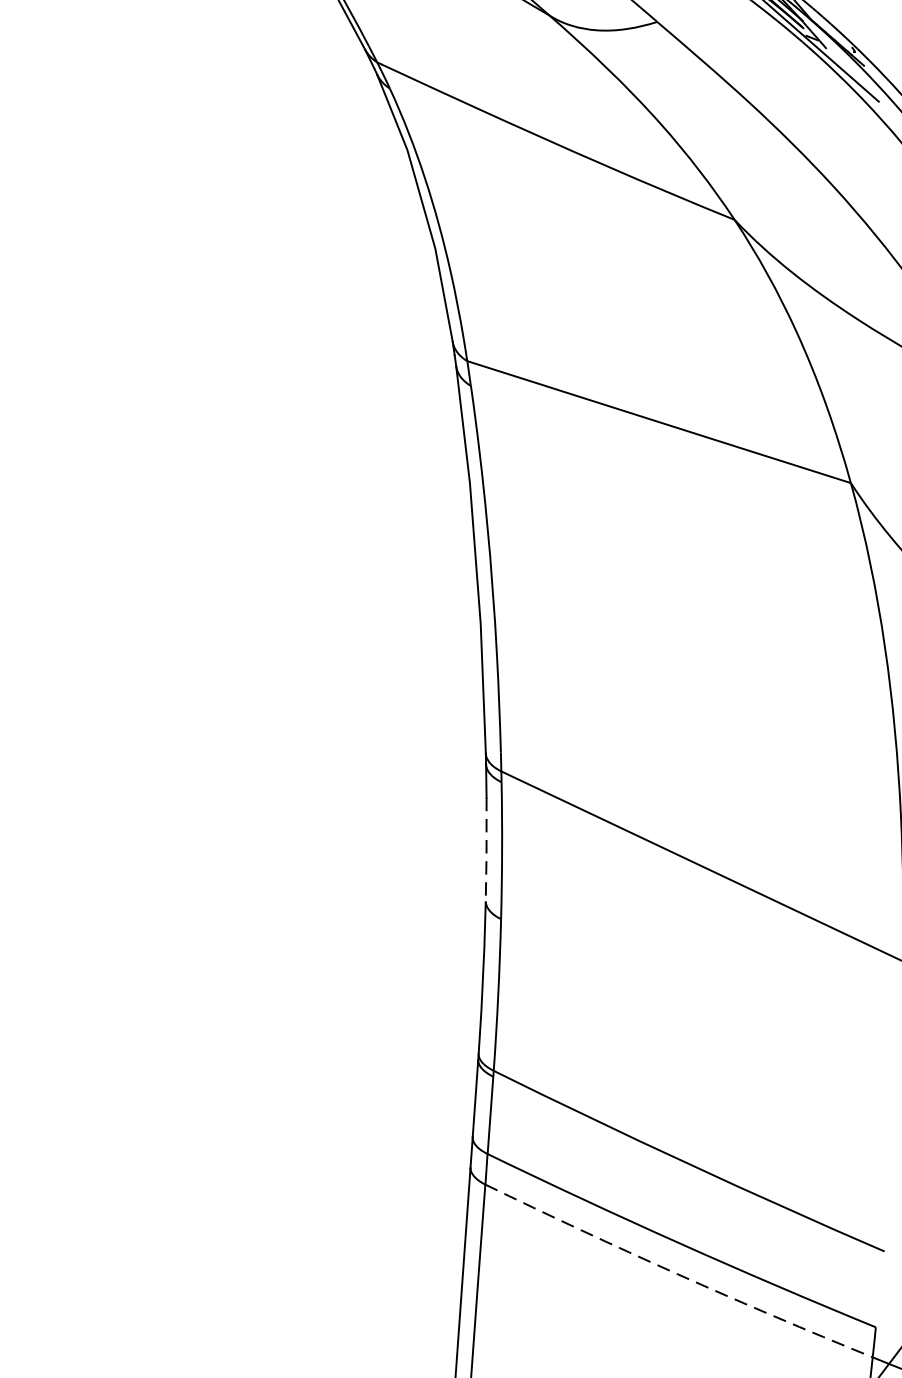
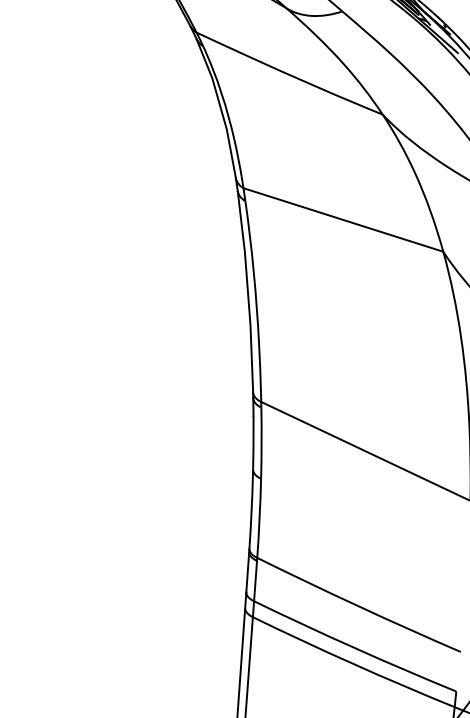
line: (486, 849) -> (253, 442), dashed -> solid
arc: (678, 1273) -> (353, 663), dashed -> solid

